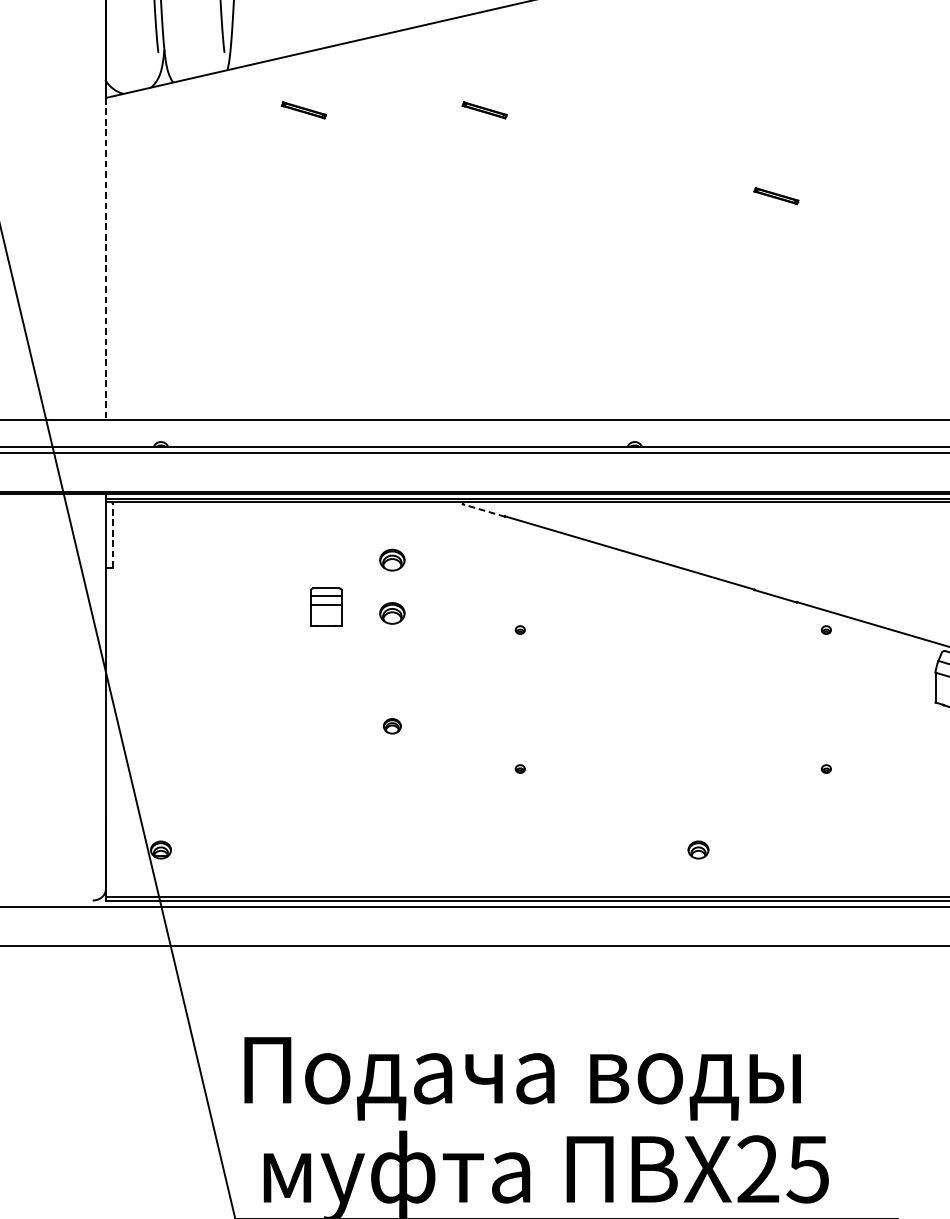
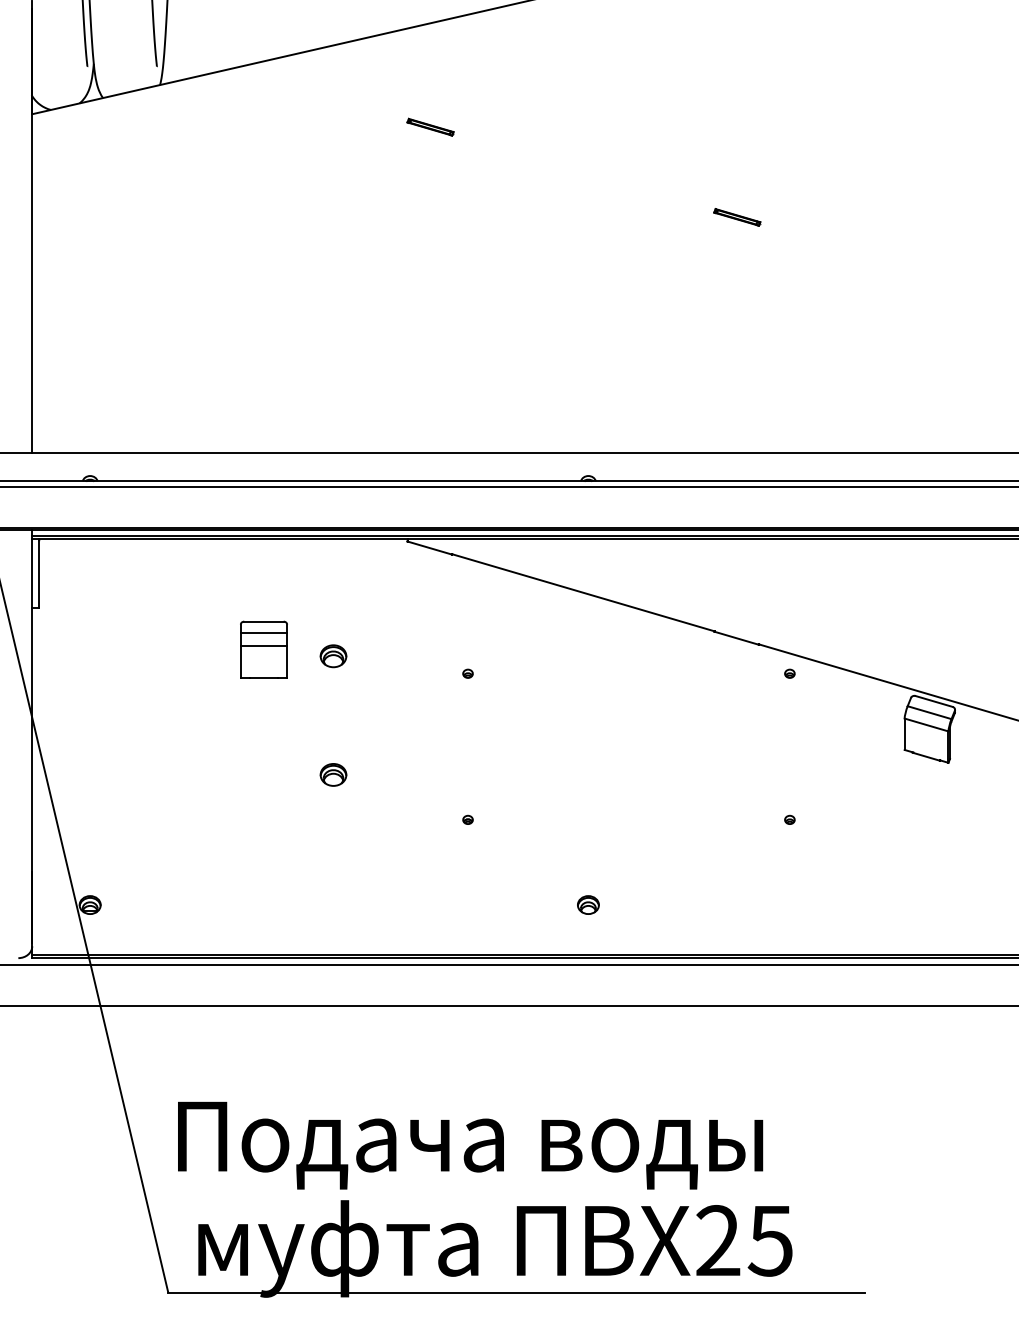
part: (303, 109) -> (240, 126), removed
line: (106, 259) -> (32, 284), dashed -> solid
line: (483, 509) -> (429, 547), dashed -> solid
line: (112, 534) -> (39, 573), dashed -> solid
part: (392, 560) -> (333, 600), removed
part: (325, 606) -> (263, 649), size x1.43
part: (392, 725) -> (333, 774), size x1.43
part: (698, 849) -> (588, 904), moved

